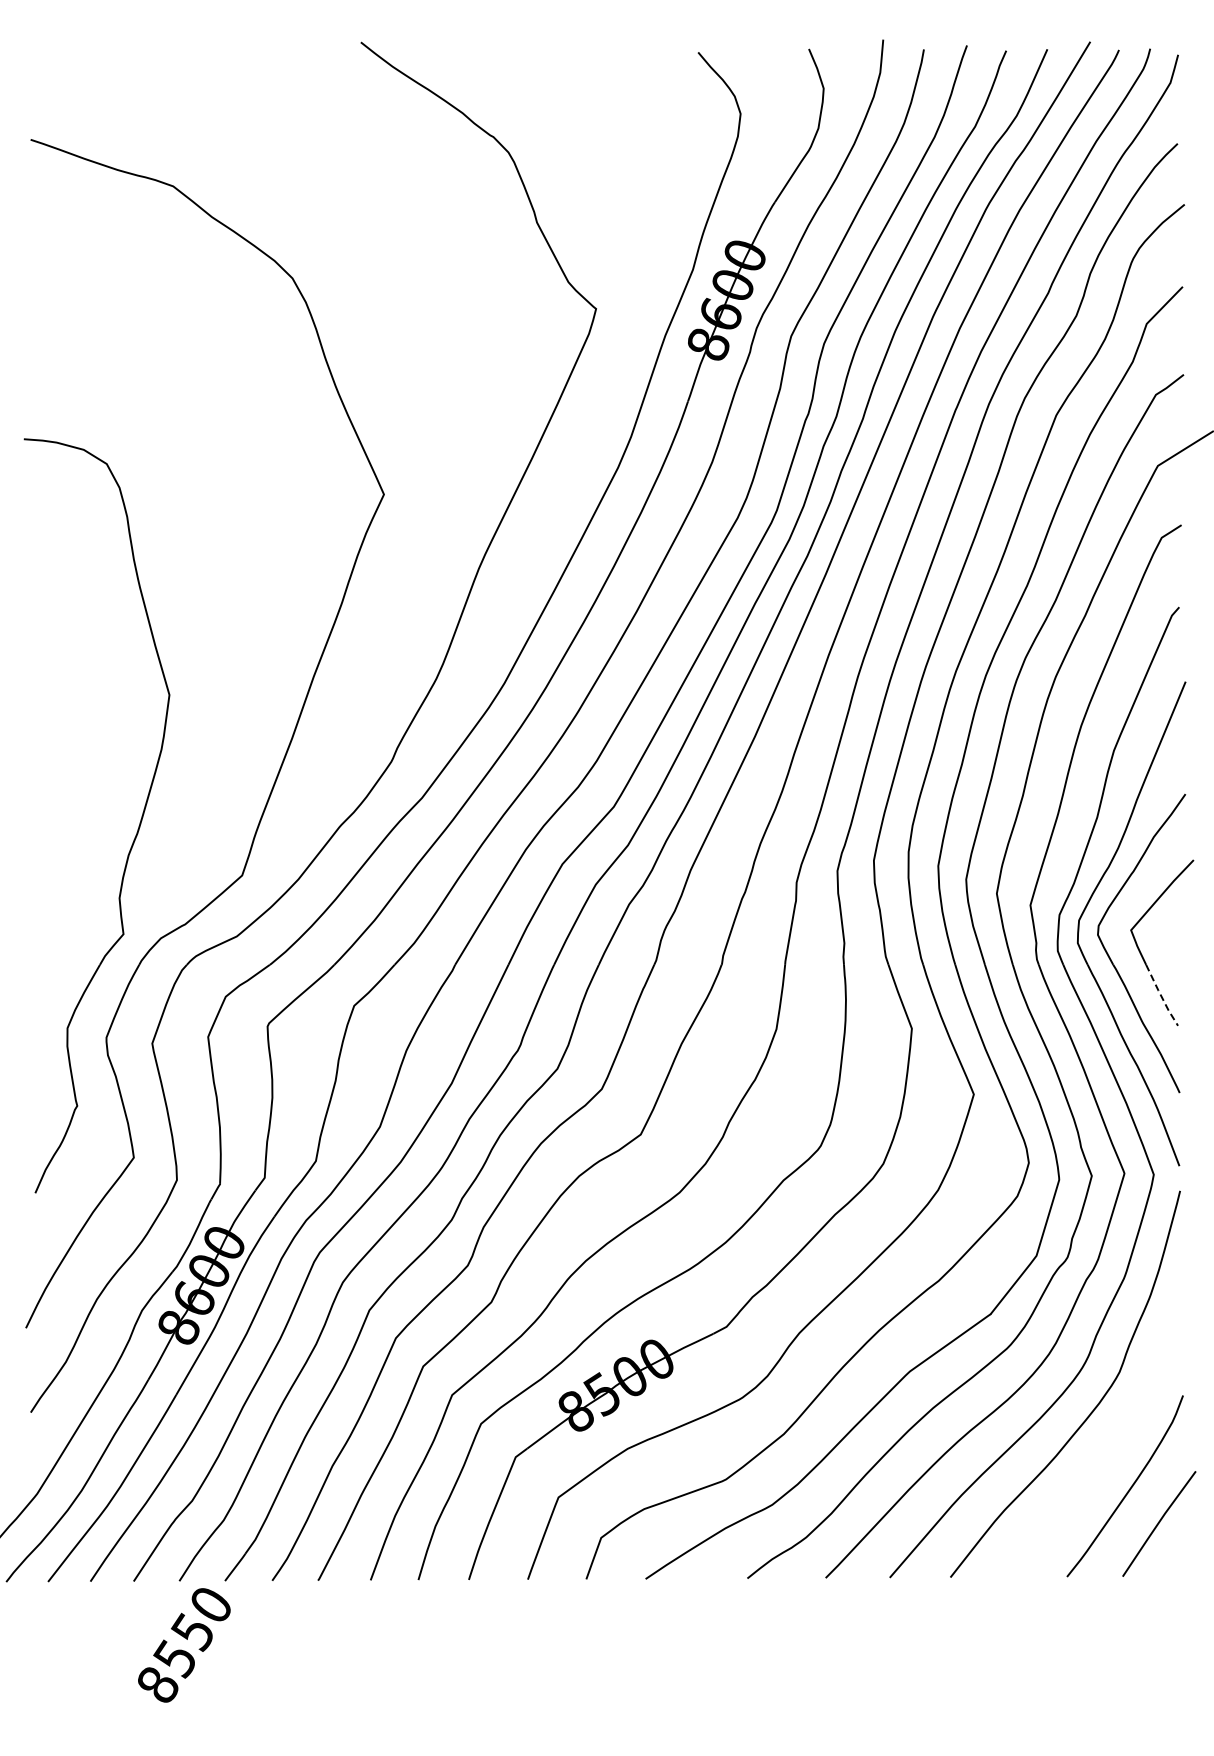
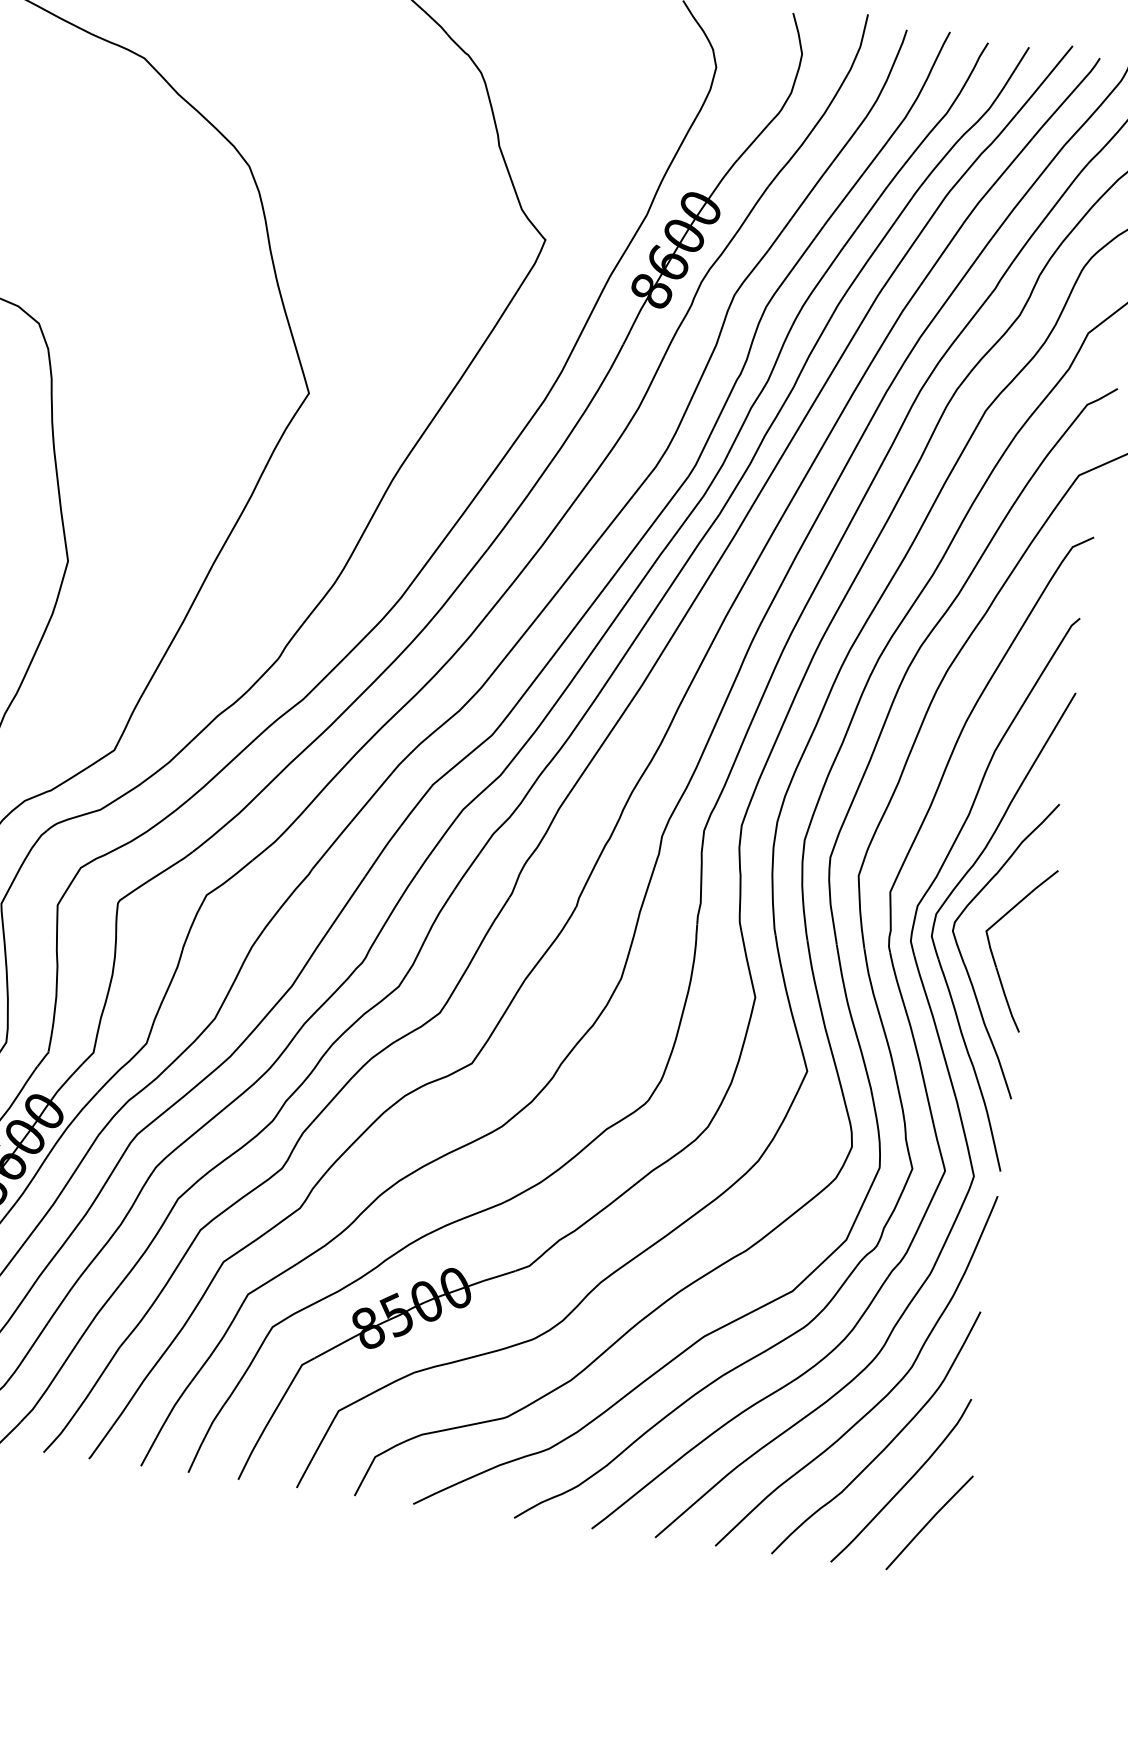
line: (1161, 995) -> (1007, 1000), dashed -> solid
curve: (1107, 1450) -> (888, 1442), added

